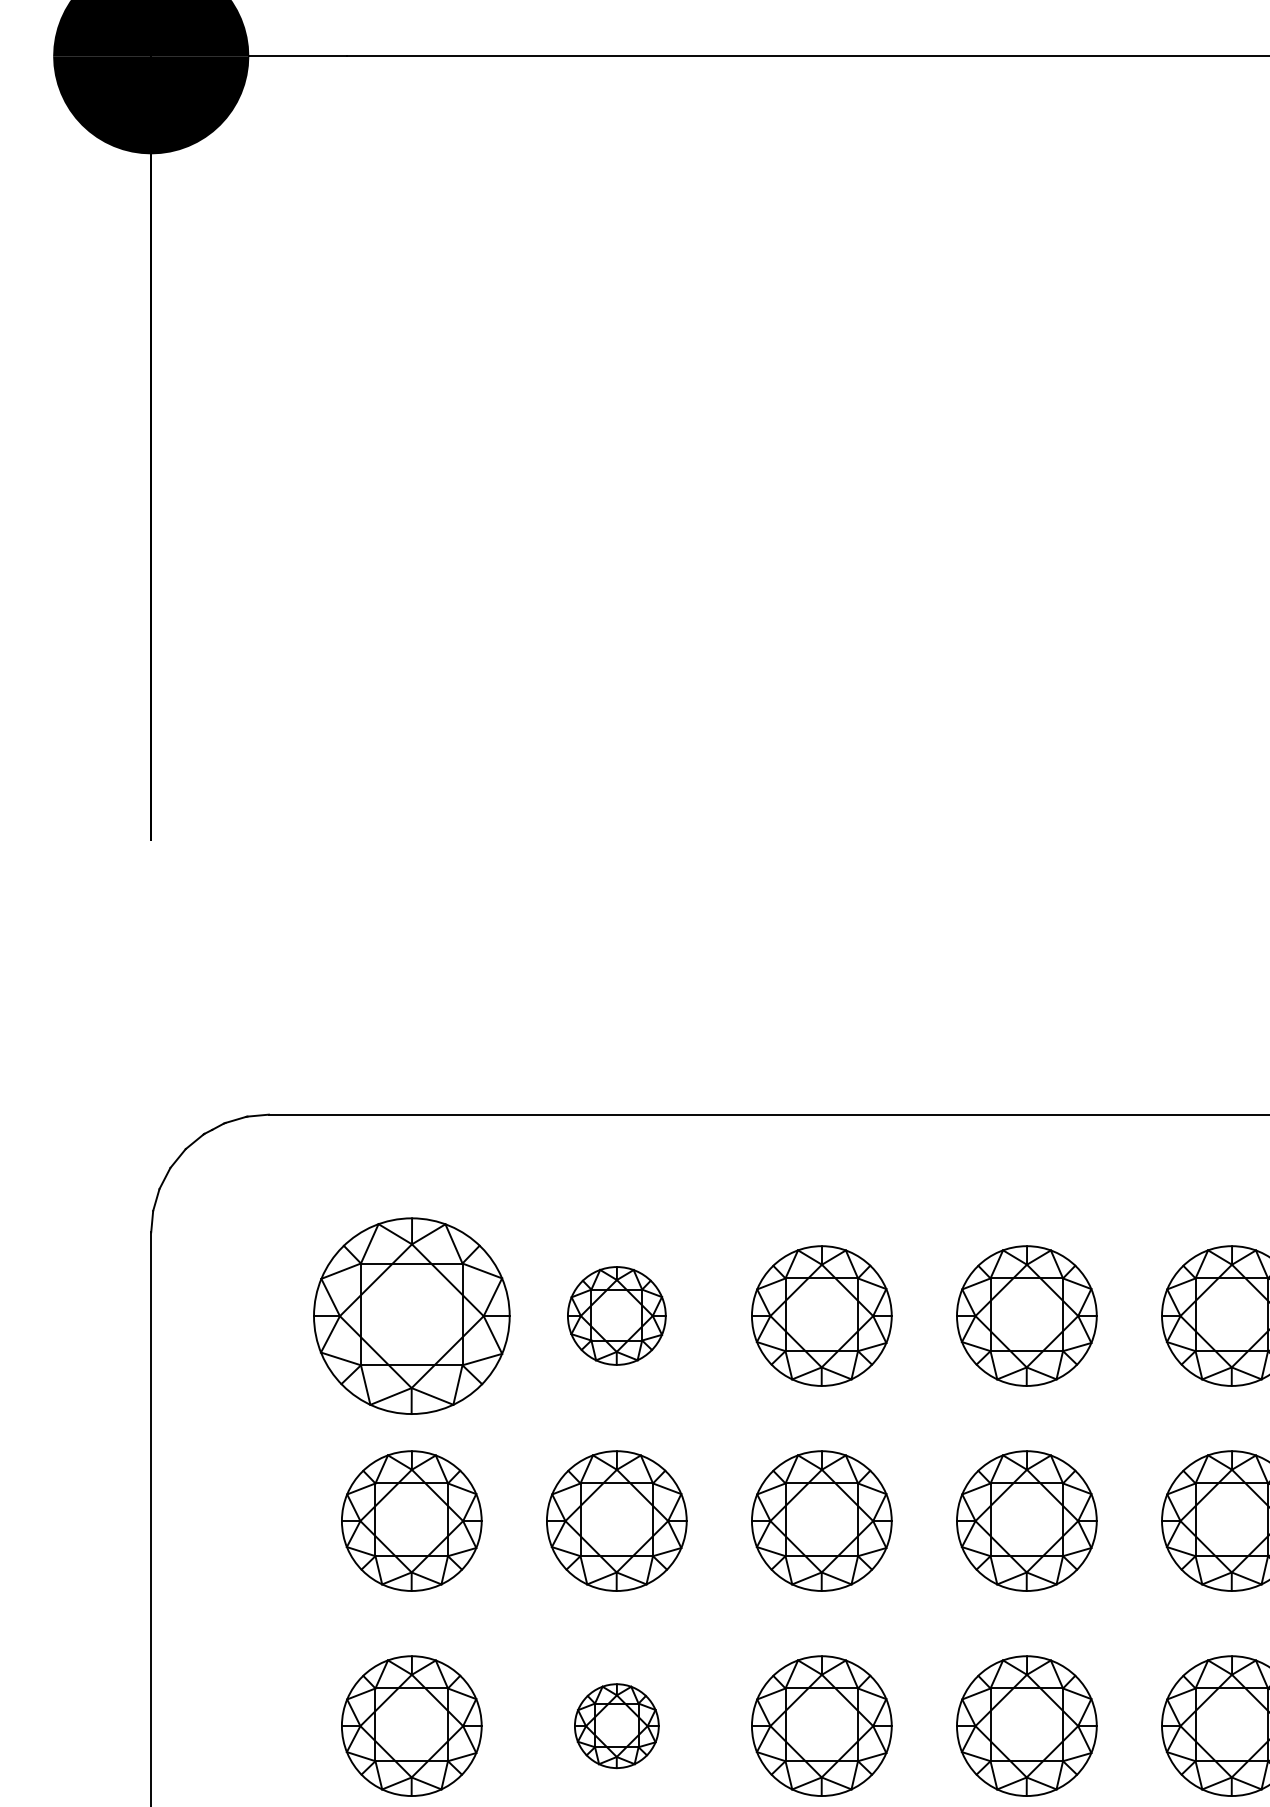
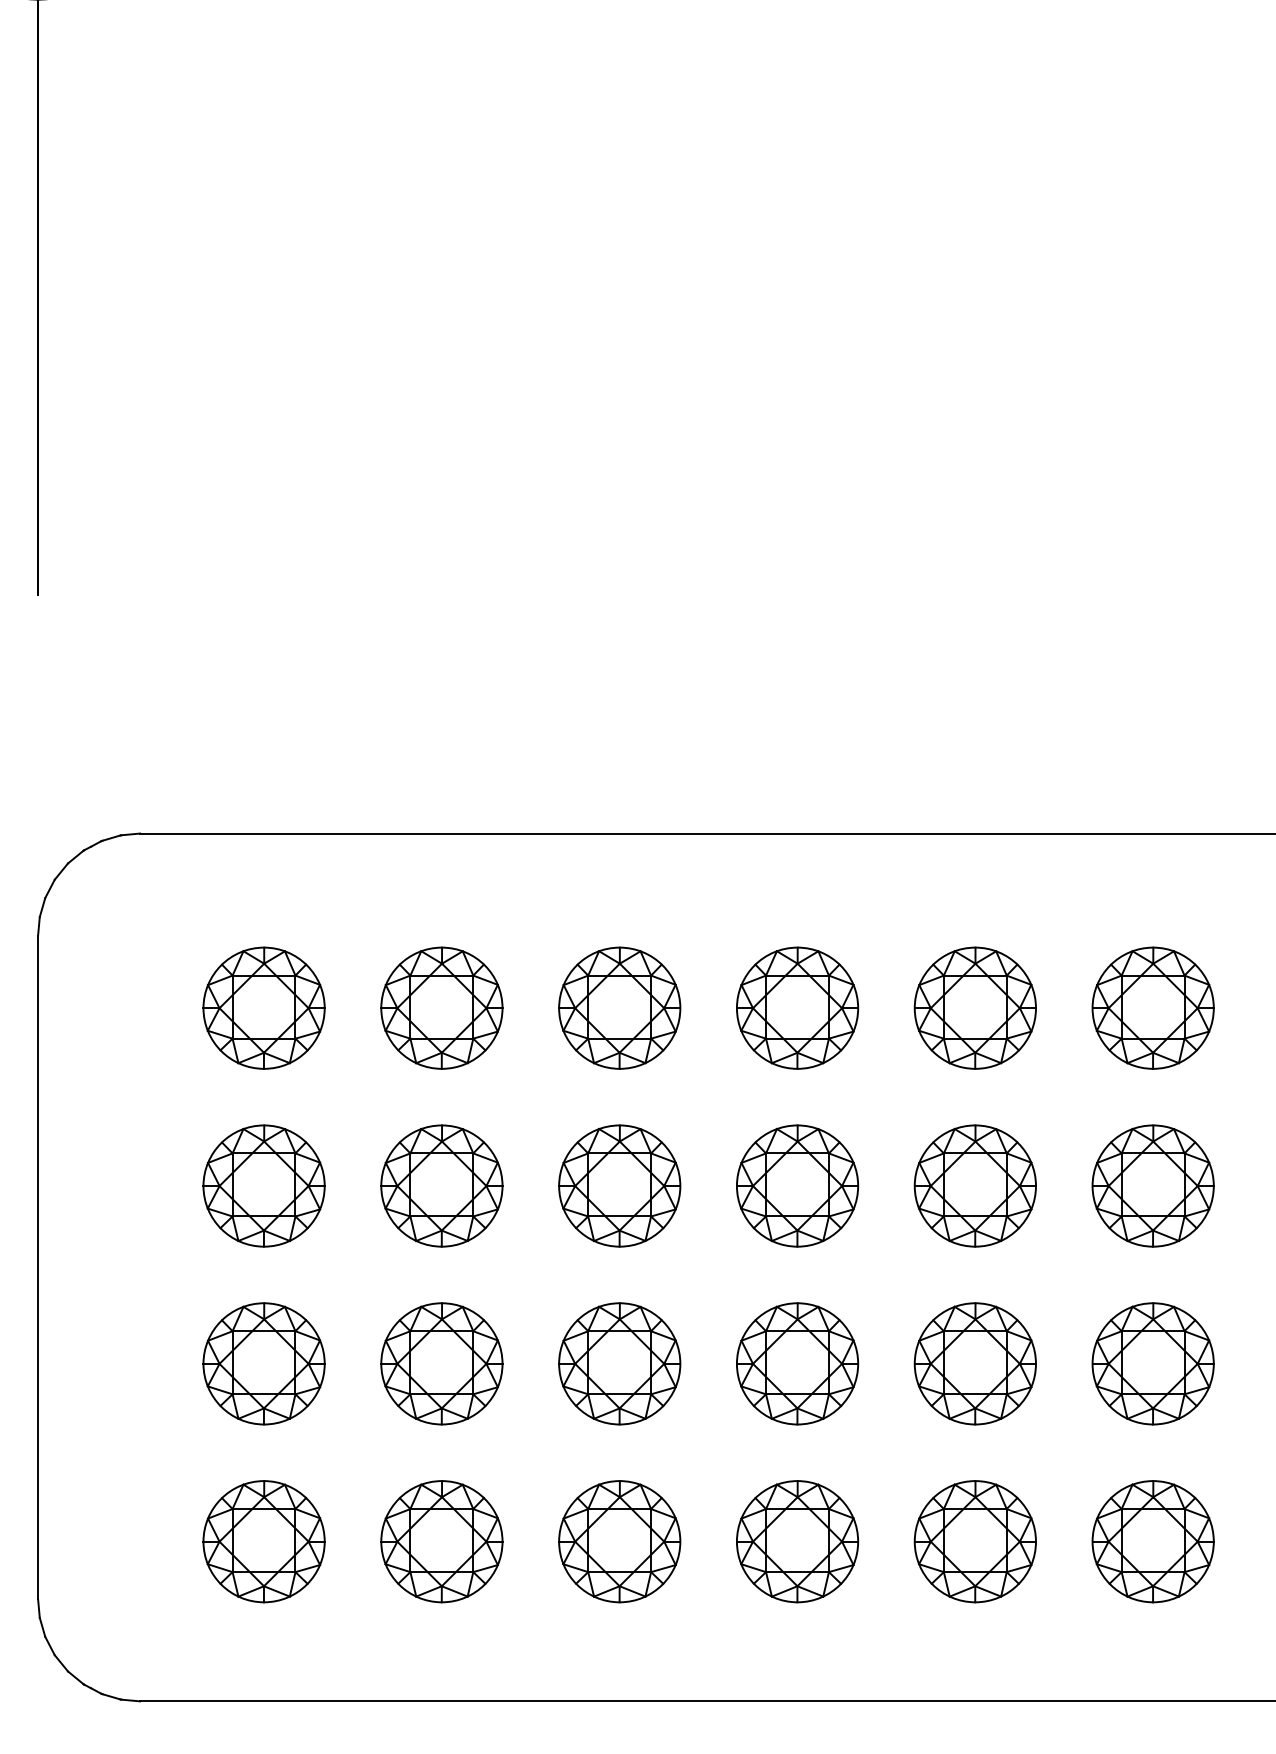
part: (411, 1315) -> (263, 1007), size x0.71
part: (616, 1315) -> (441, 1007), size x1.43
part: (616, 1725) -> (441, 1363), size x1.67

